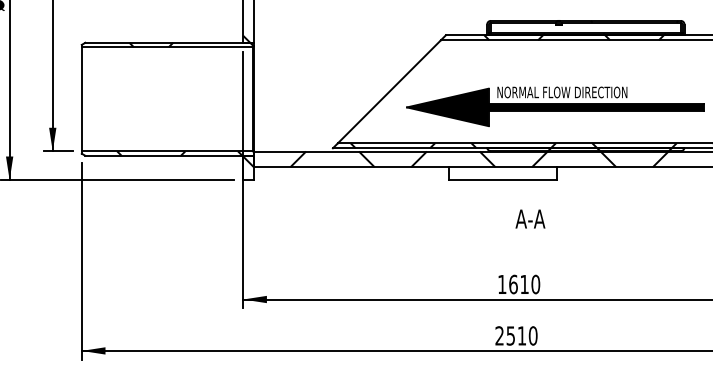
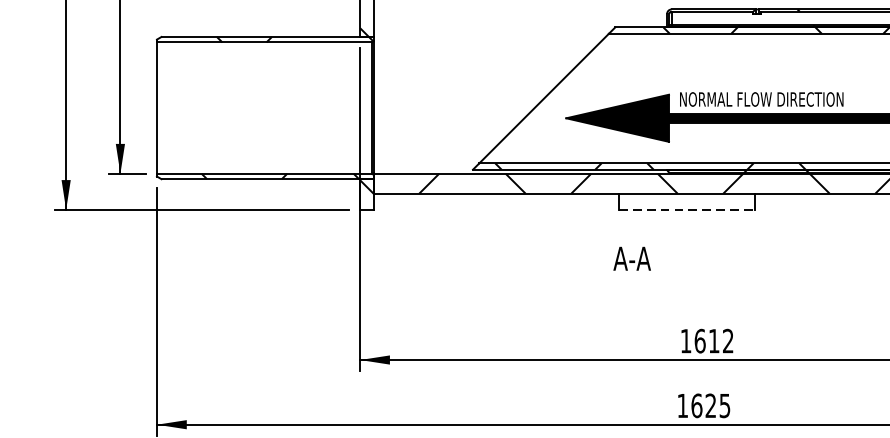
line: (502, 180) -> (686, 210), solid -> dashed
text: (530, 218) -> (632, 258), moved
text: (535, 284) -> (727, 341), 1610 -> 1612
text: (516, 335) -> (703, 405), 2510 -> 1625

